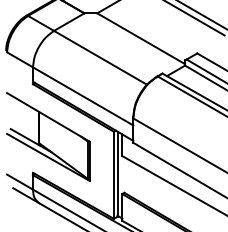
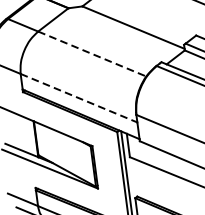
line: (100, 57) -> (92, 53), solid -> dashed
line: (83, 96) -> (79, 98), solid -> dashed

